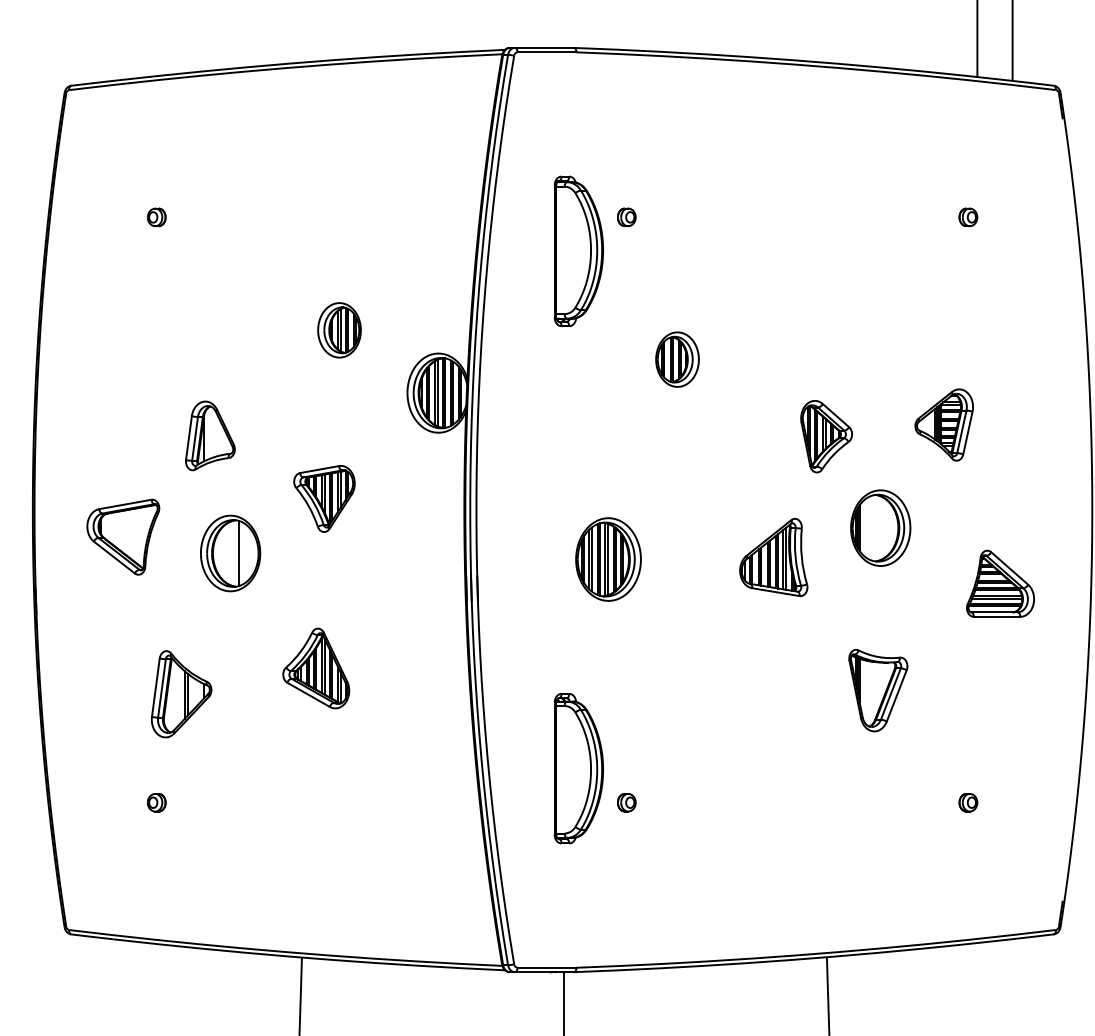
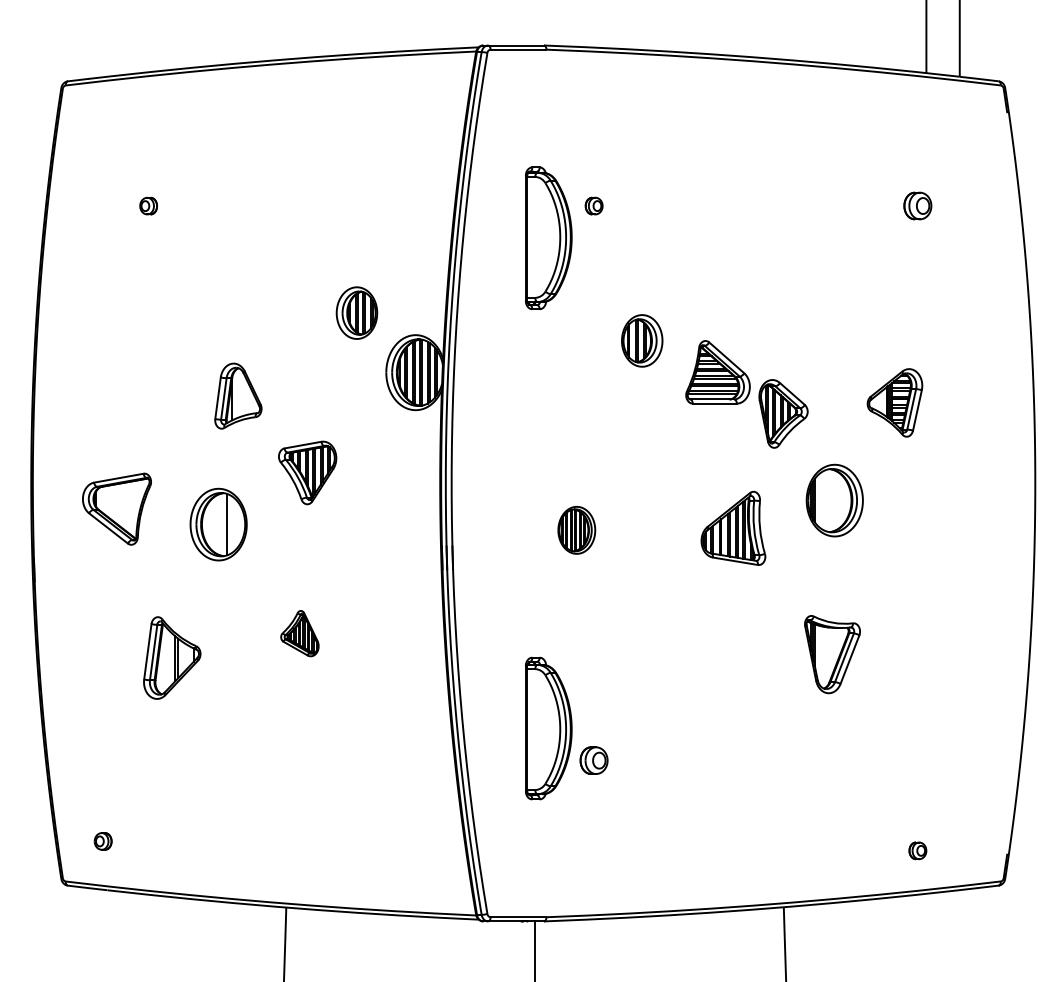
part: (968, 217) -> (917, 206), size x1.6
part: (339, 330) -> (356, 313), moved
part: (210, 435) -> (238, 395), moved
part: (608, 559) -> (576, 530), size x0.6
part: (1000, 583) -> (718, 372), moved
part: (316, 668) -> (300, 633), size x0.6
part: (156, 802) -> (102, 841), moved
part: (626, 802) -> (593, 760), size x1.6
part: (968, 802) -> (917, 850), moved

